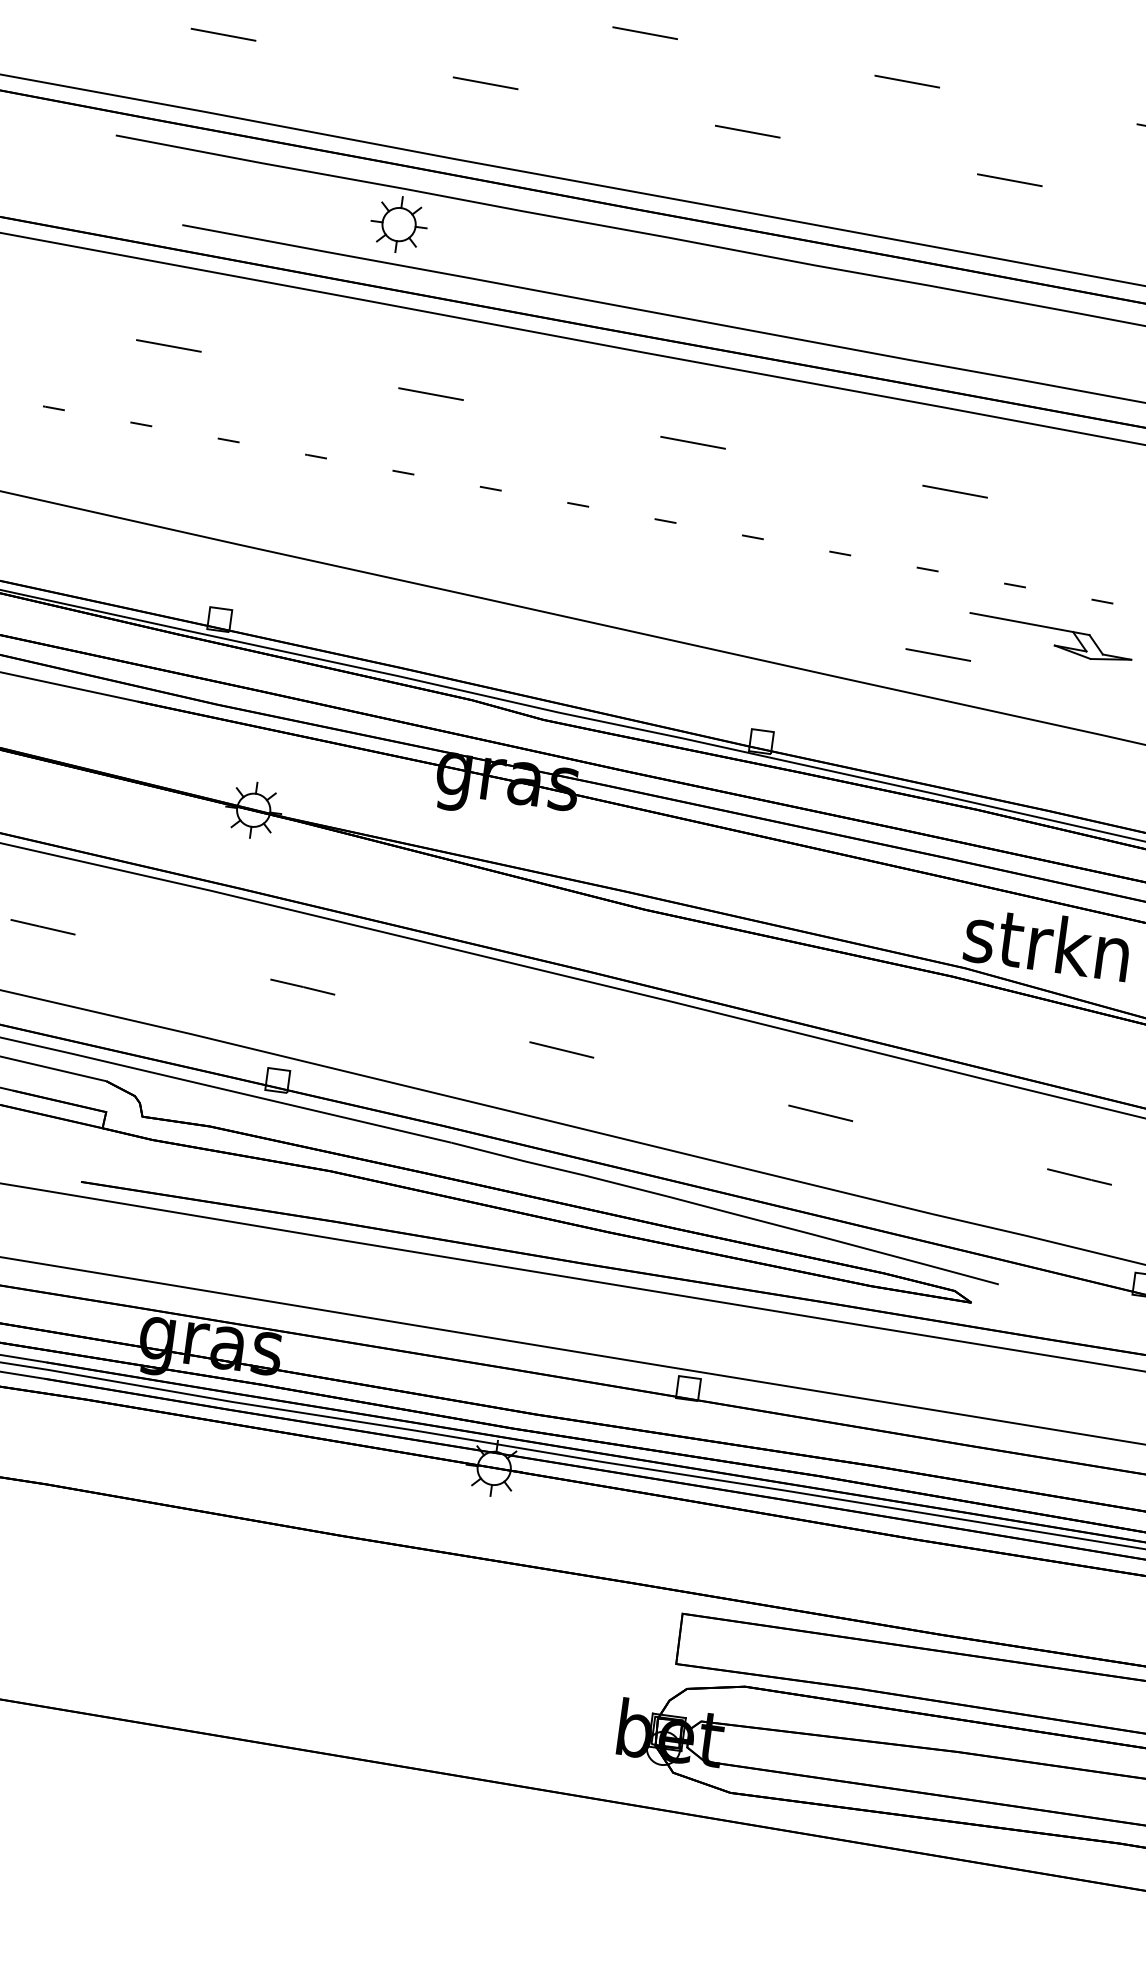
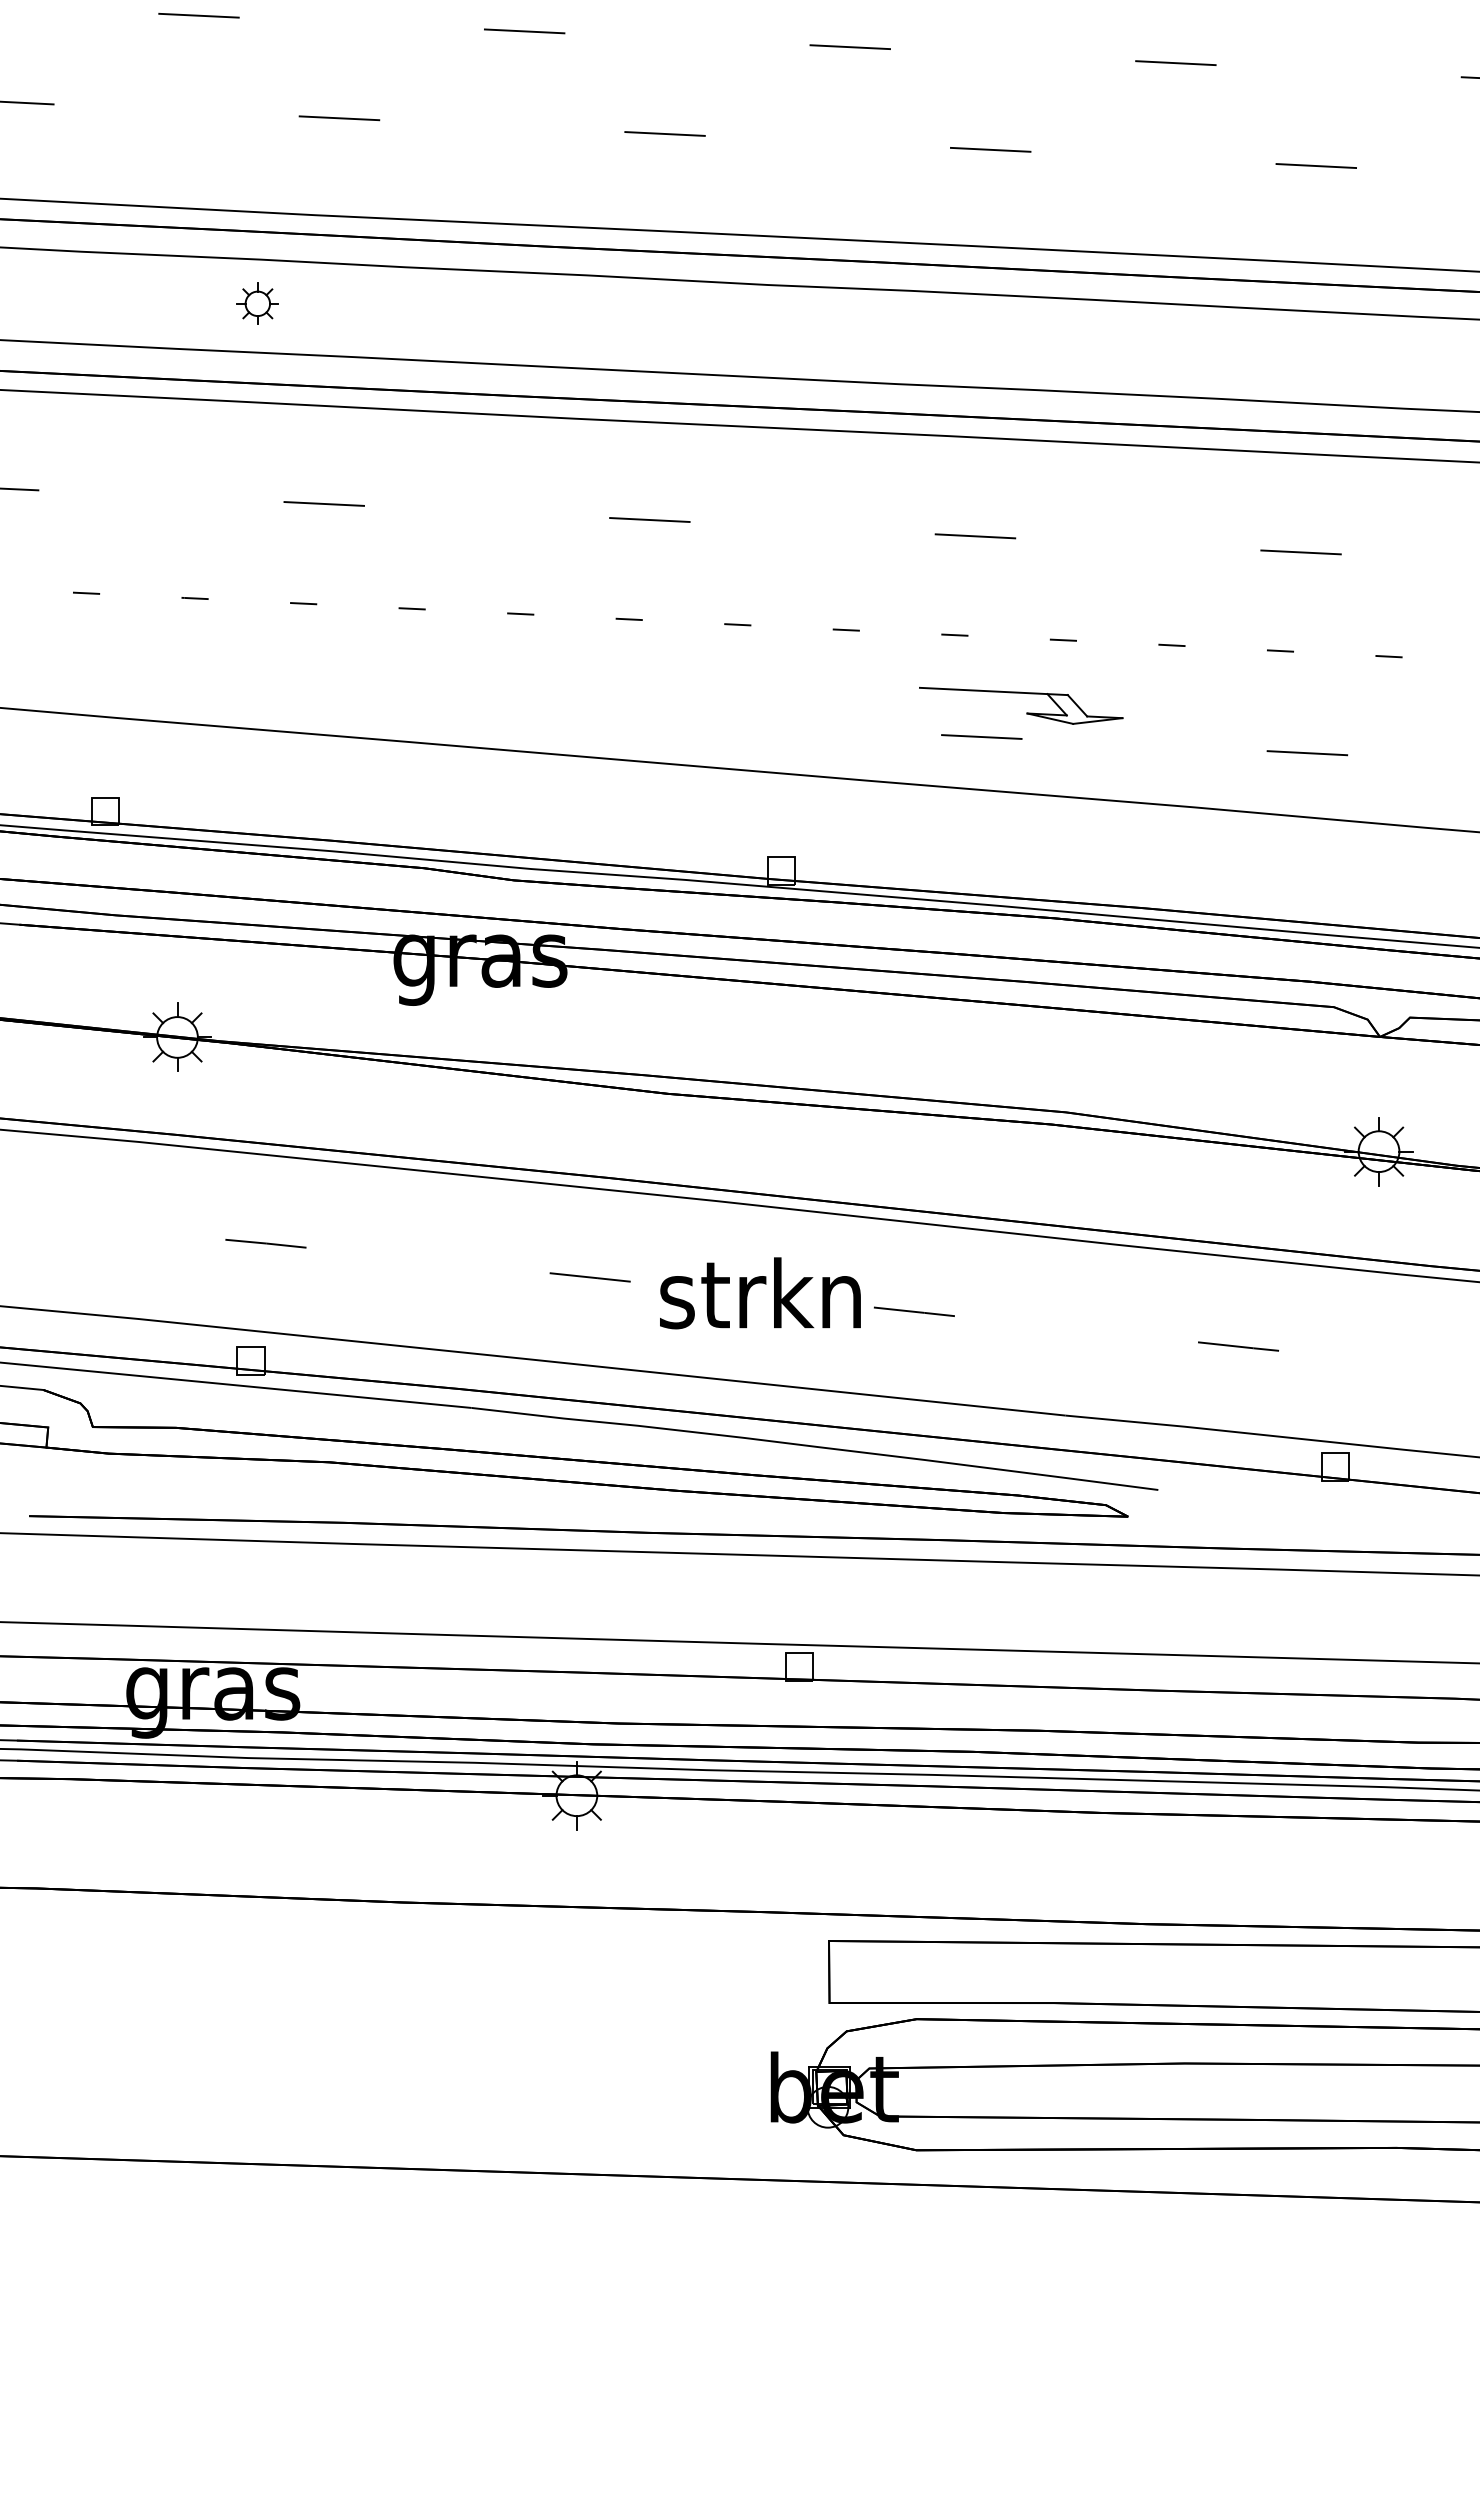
part: (398, 224) -> (257, 303), size x0.6
part: (1054, 644) -> (1026, 712), moved
text: (1047, 943) -> (760, 1293), moved

